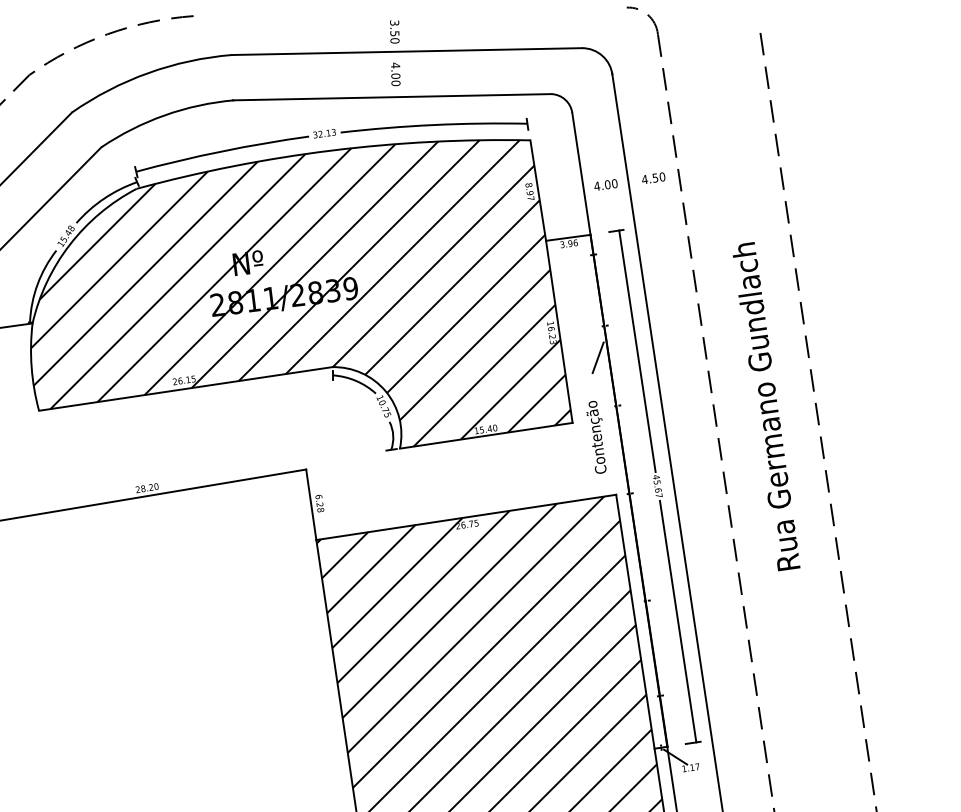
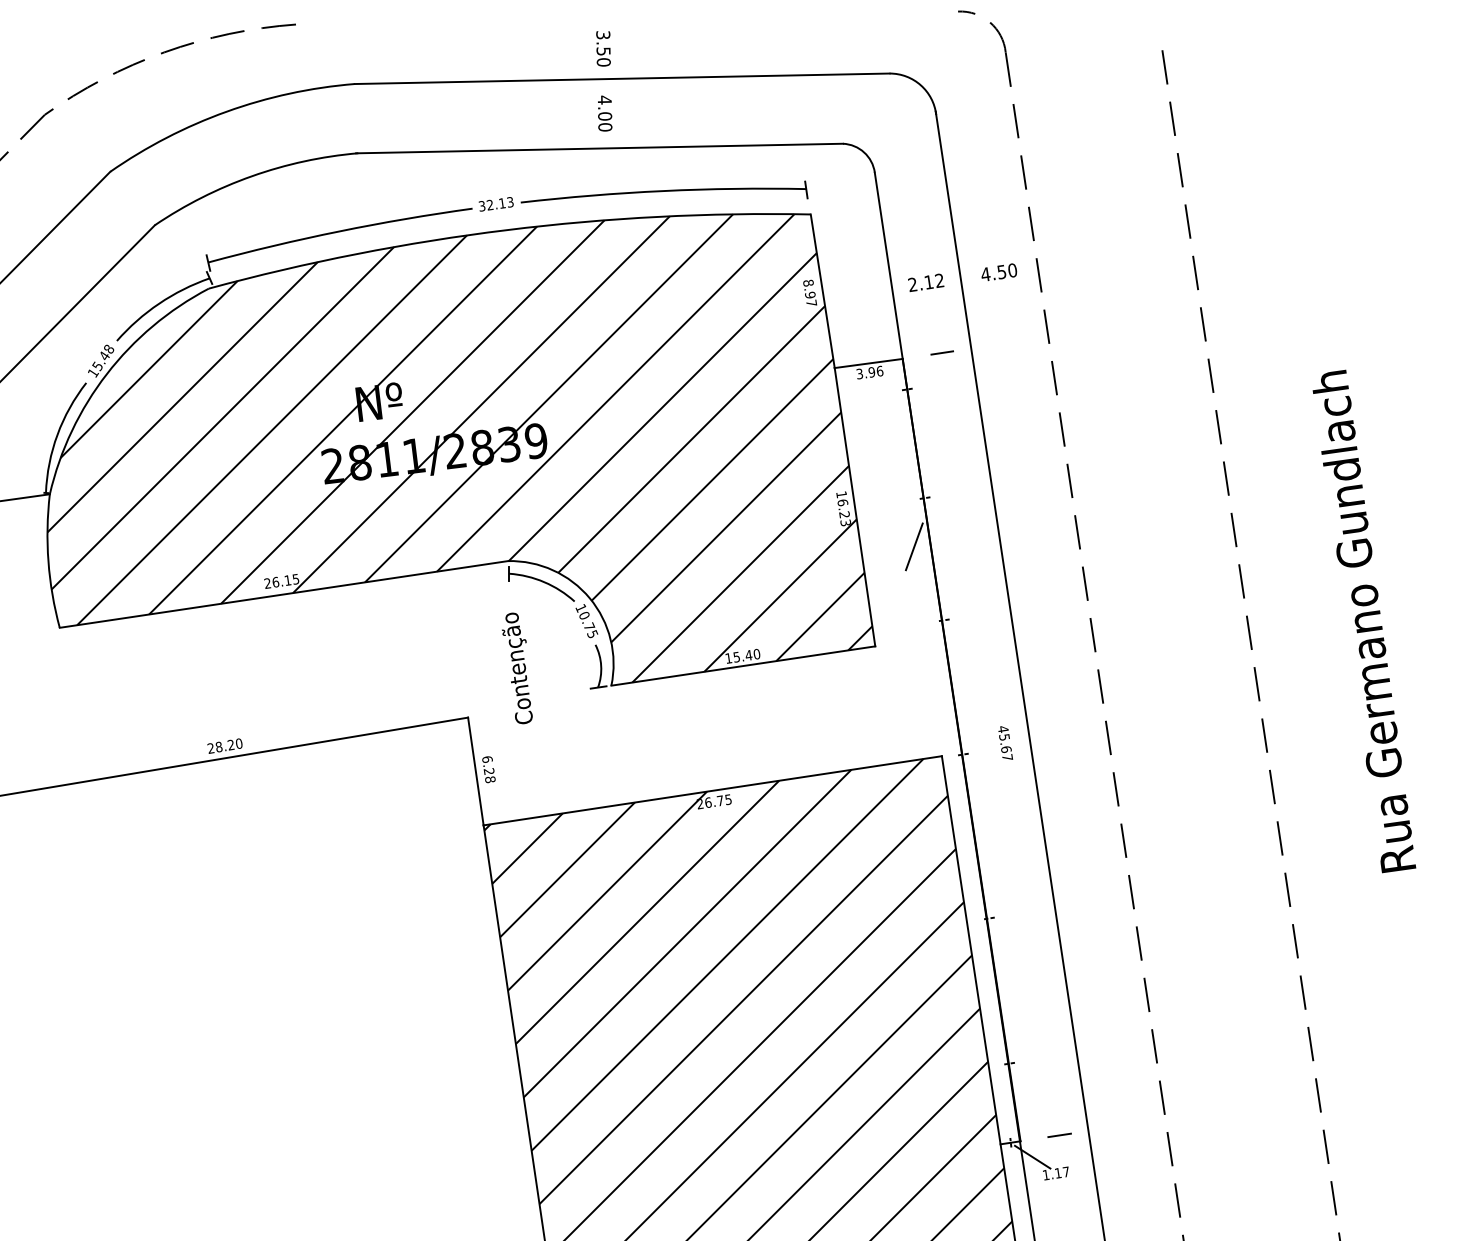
text: (605, 185) -> (925, 283), 4.00 -> 2.12
line: (637, 351) -> (974, 537), removed
text: (766, 406) -> (1364, 621), moved
text: (596, 436) -> (517, 667), moved
line: (677, 621) -> (1035, 949), removed

